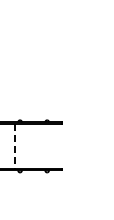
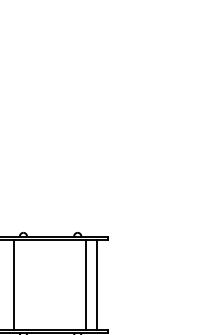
line: (51, 145) -> (86, 283), added
line: (56, 145) -> (96, 283), added
line: (15, 146) -> (14, 285), dashed -> solid

